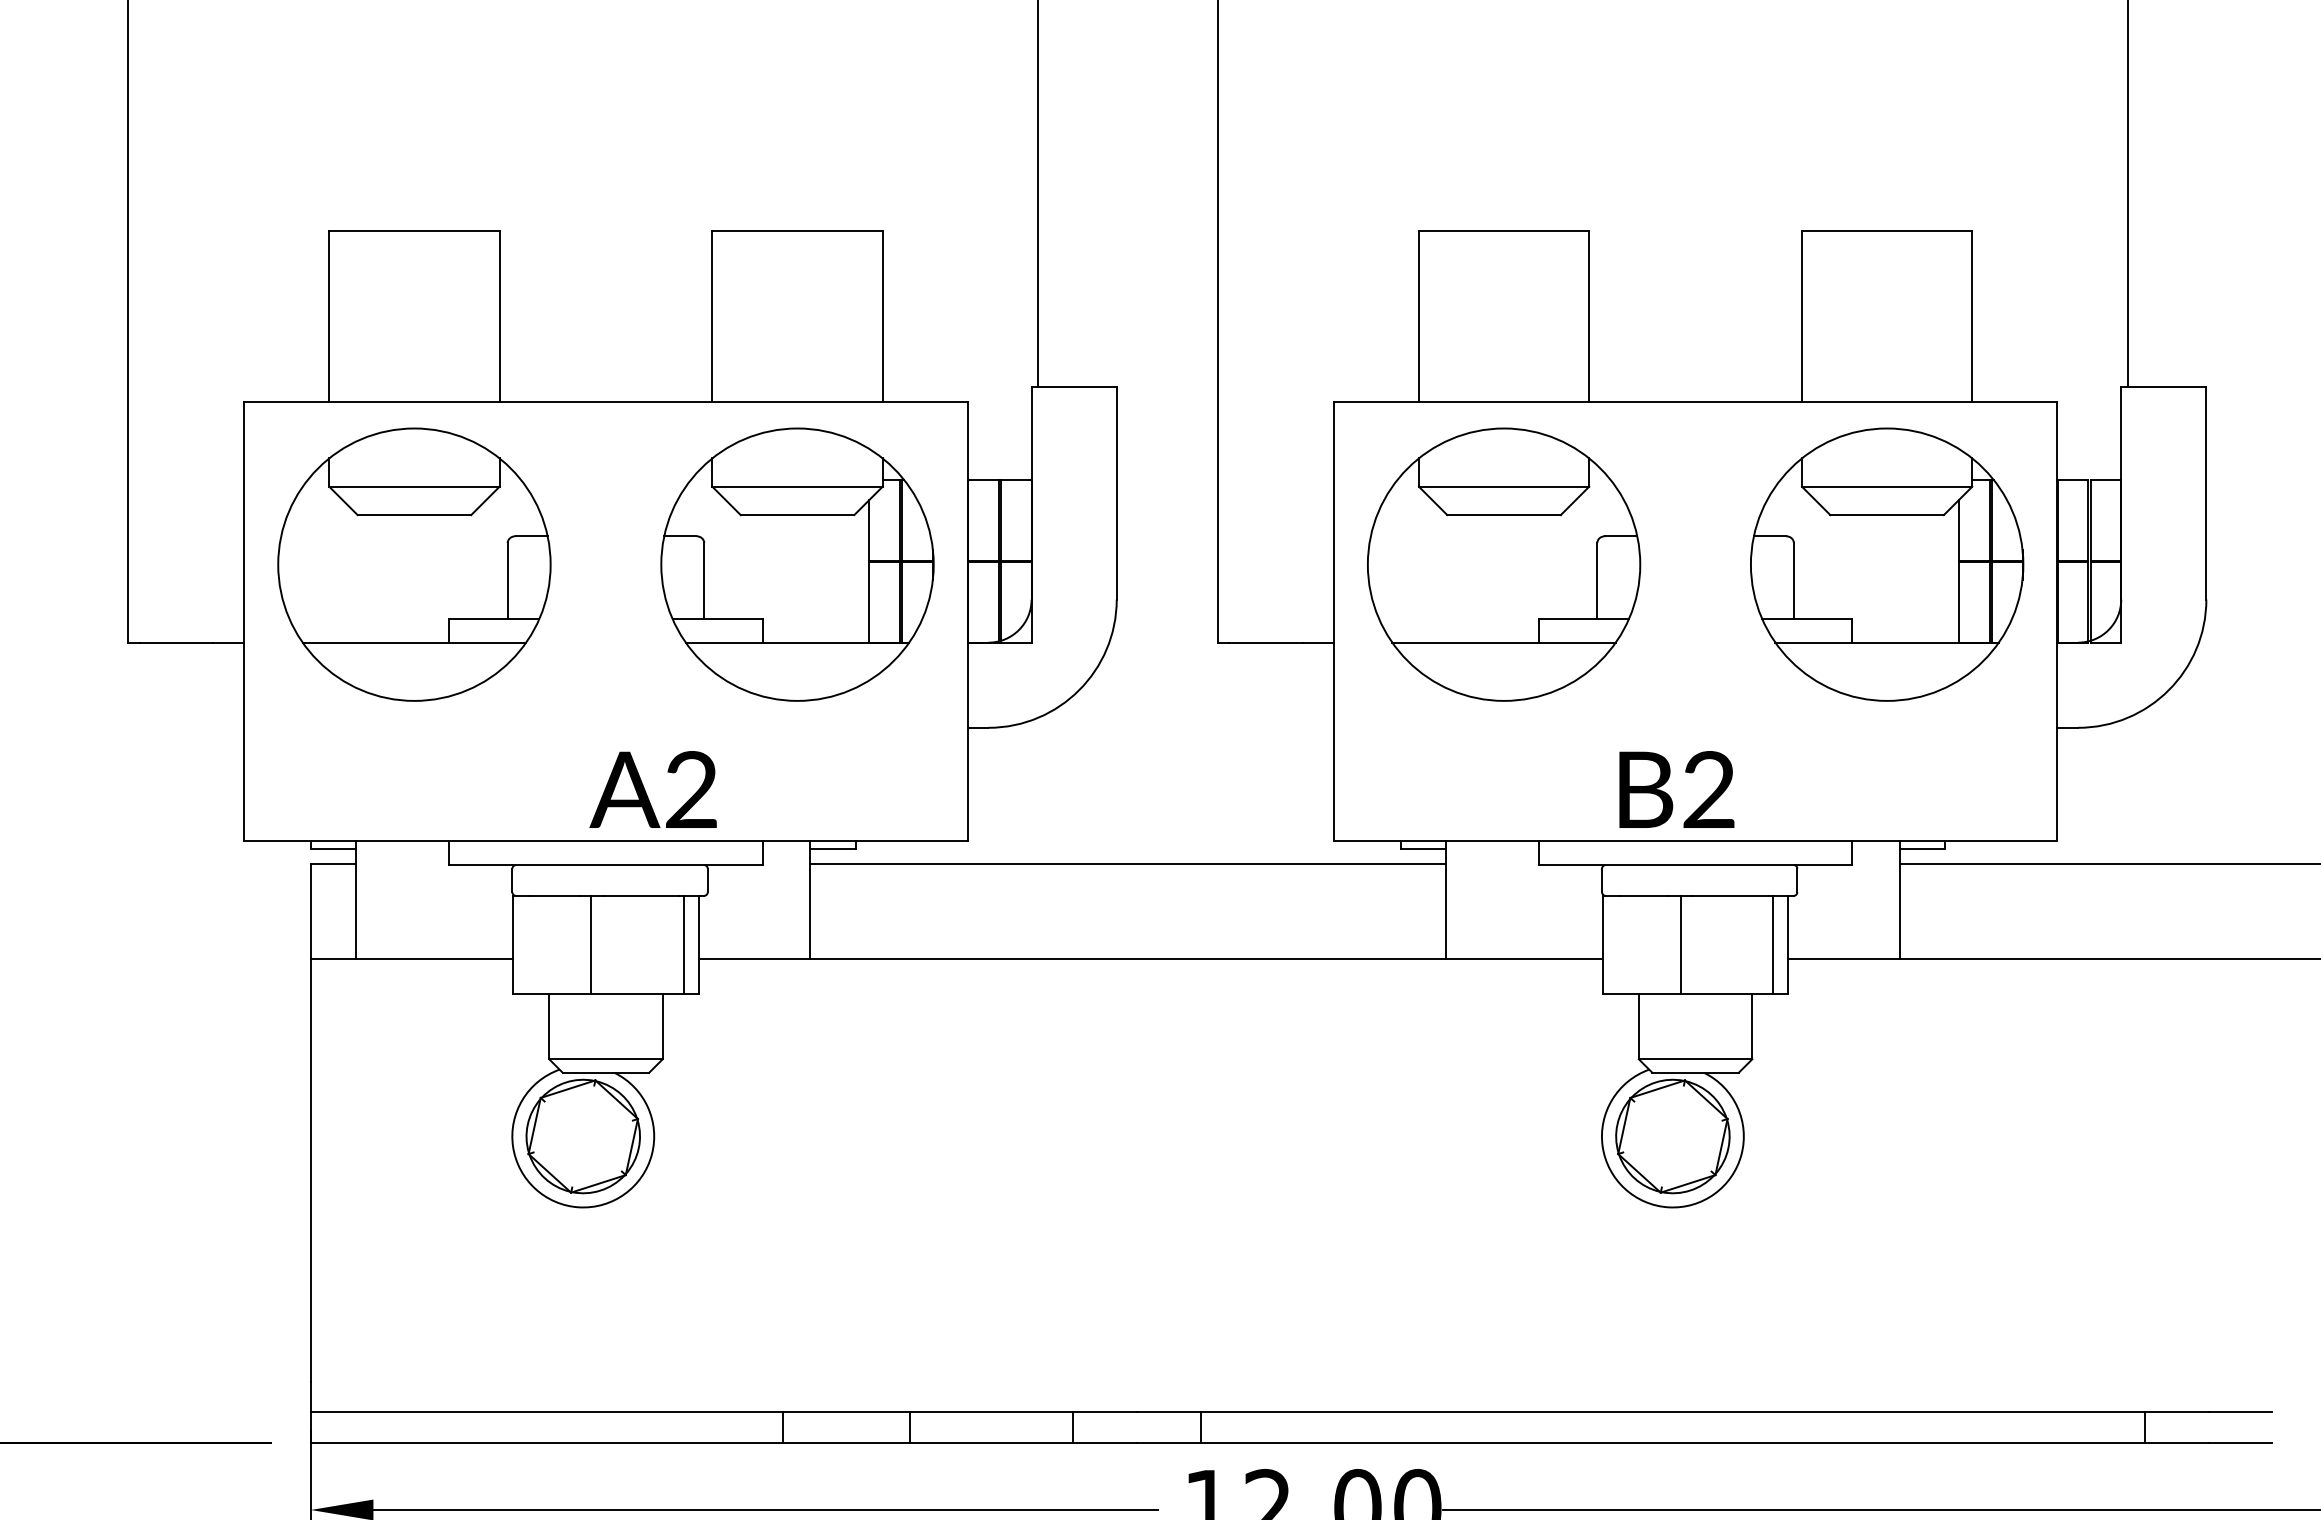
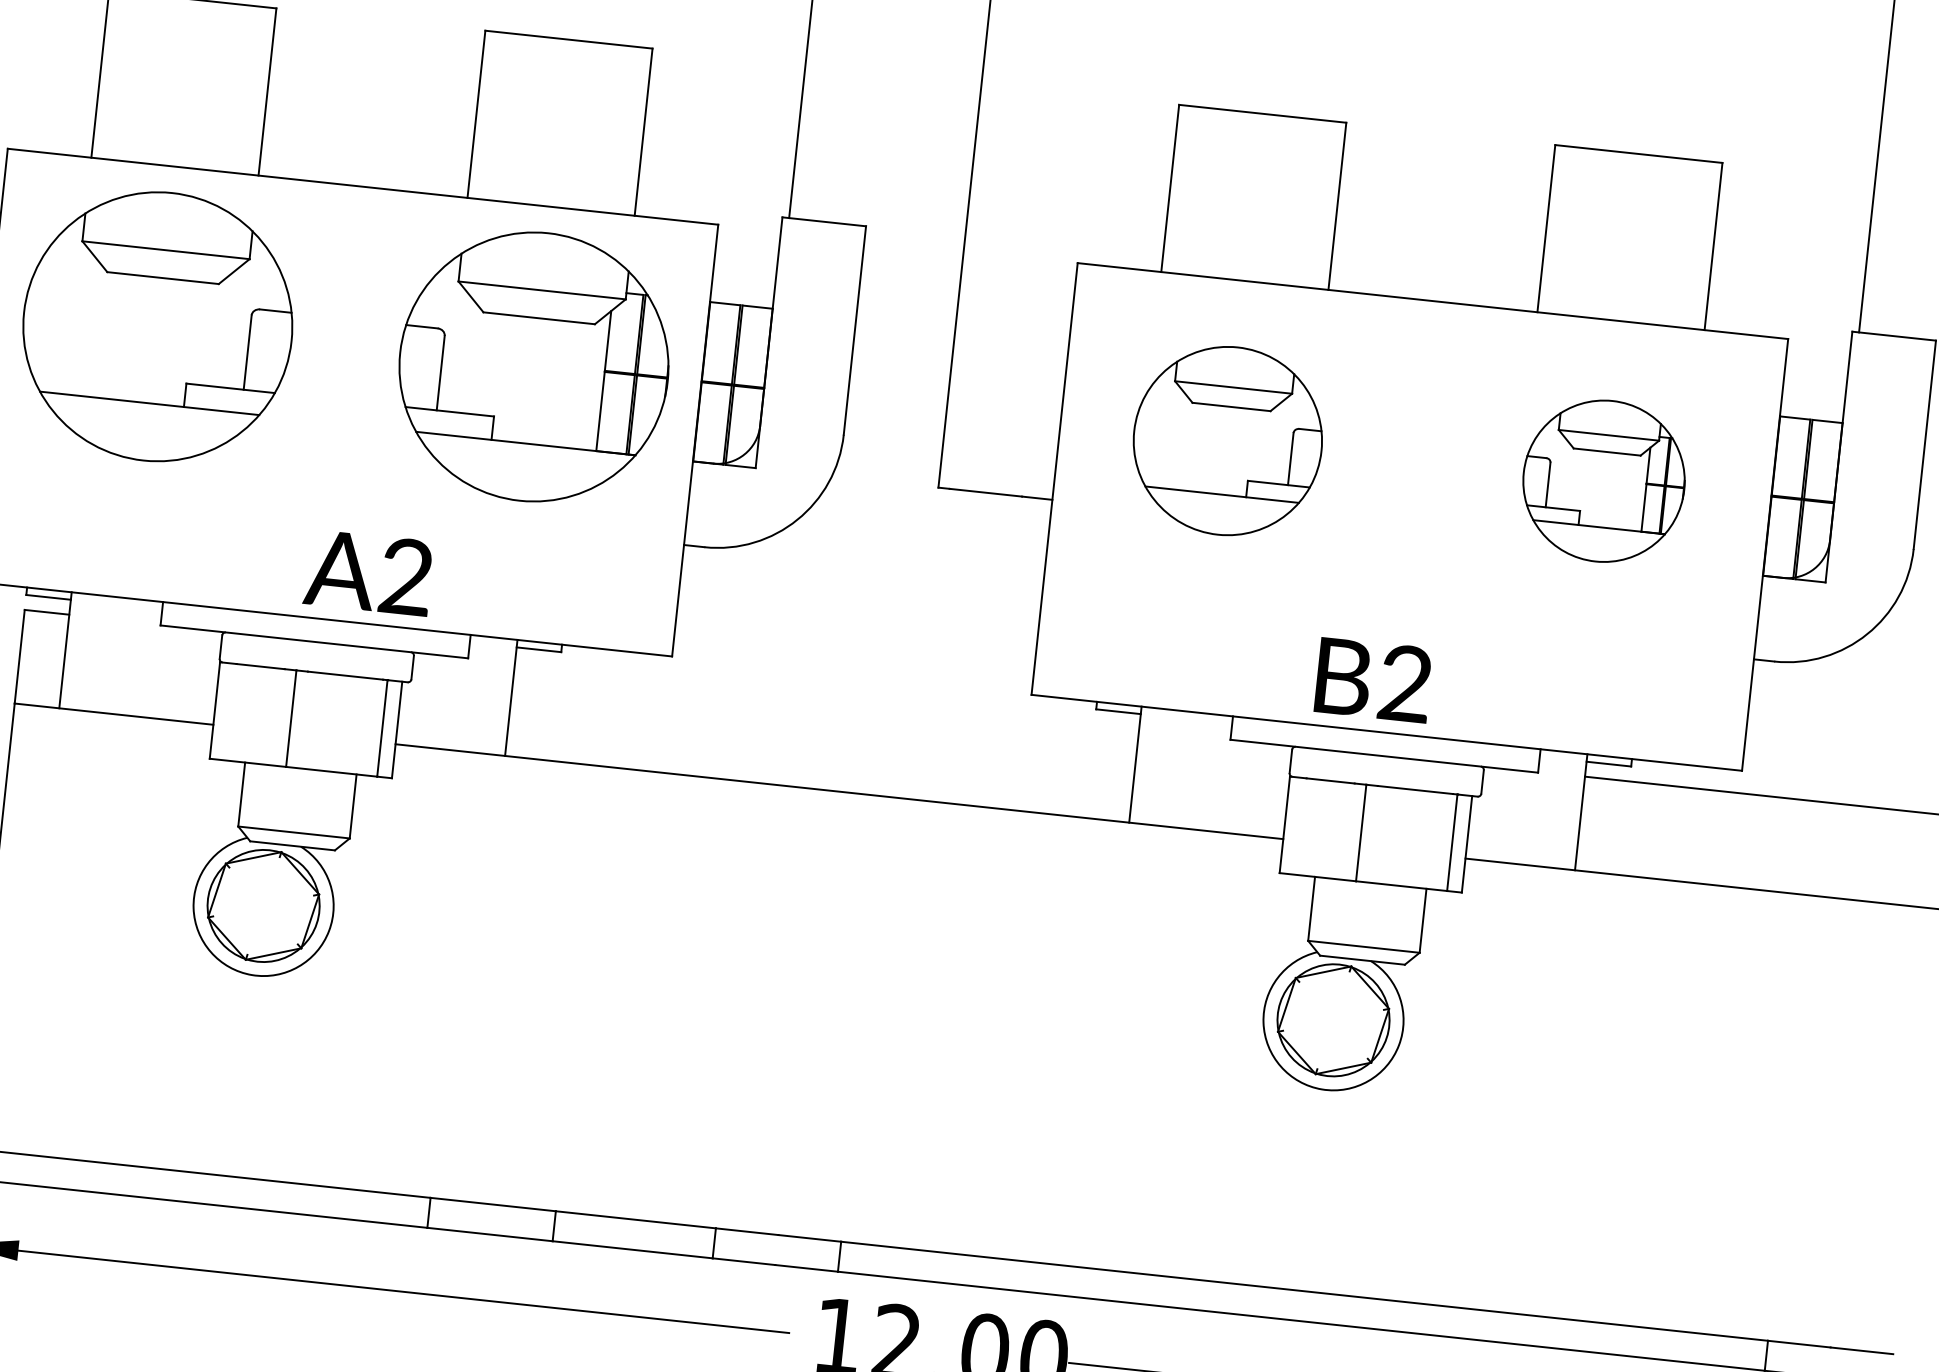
part: (1504, 564) -> (1228, 440), size x0.7
part: (1887, 564) -> (1604, 481), size x0.6
line: (1127, 864) -> (826, 695), removed

